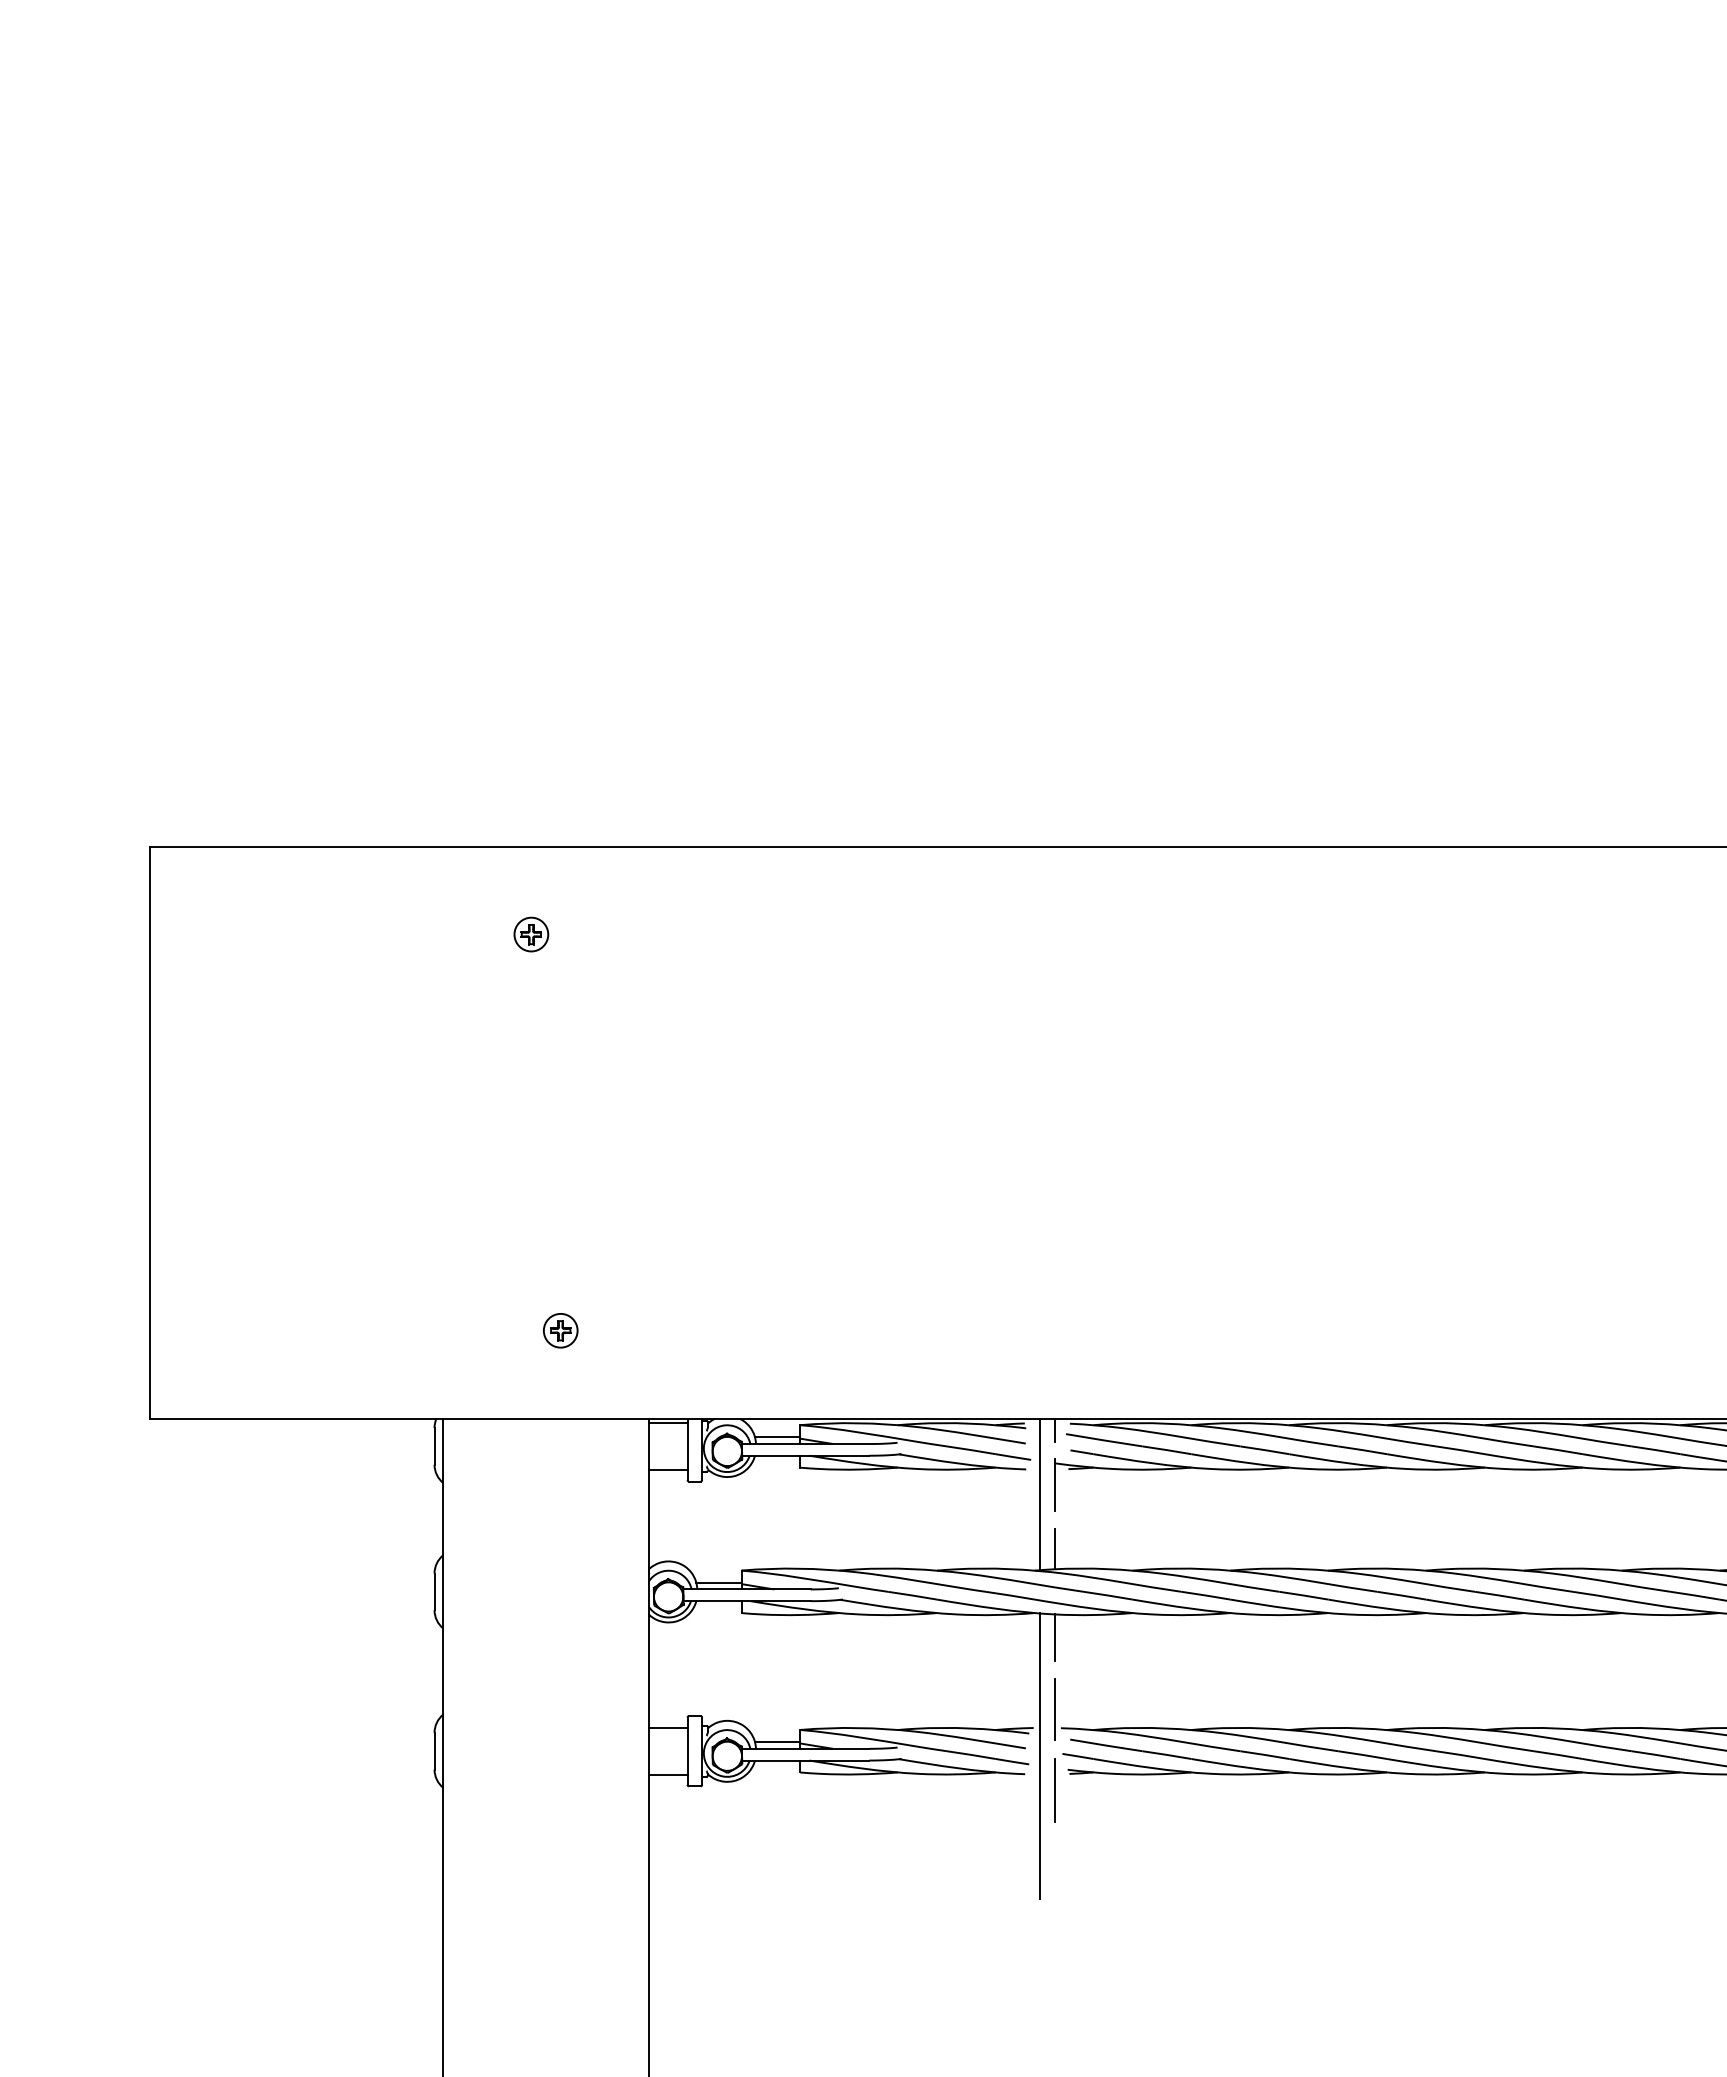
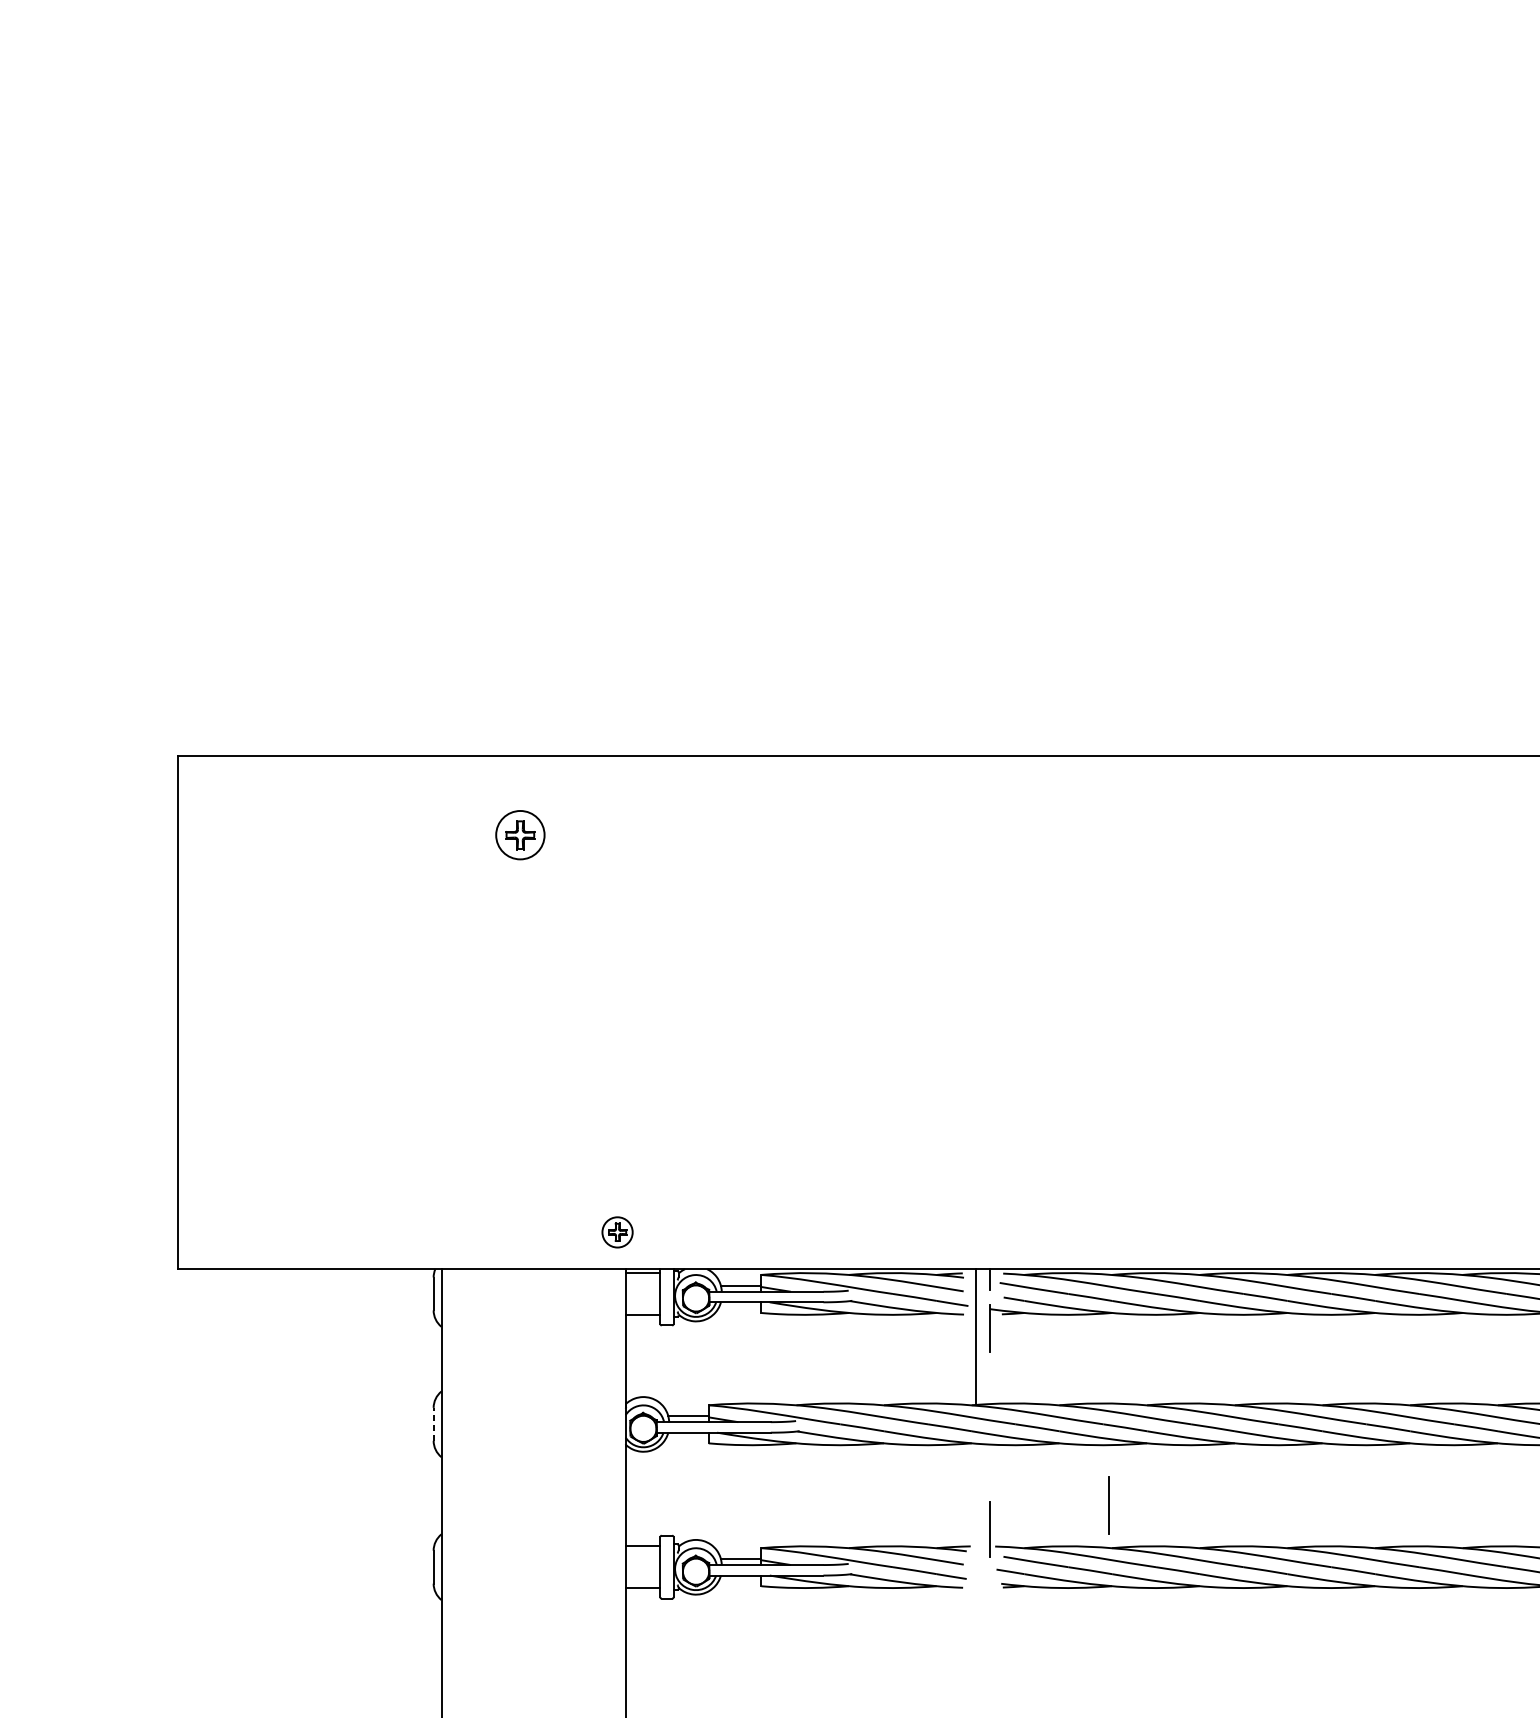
part: (531, 934) -> (520, 835), size x1.6
part: (560, 1330) -> (617, 1232), moved
line: (1055, 1548) -> (990, 1385), removed
line: (434, 1591) -> (433, 1424), solid -> dashed
line: (1055, 1637) -> (990, 1465), removed
line: (1039, 1755) -> (975, 1571), removed
line: (1054, 1790) -> (1108, 1505), moved

